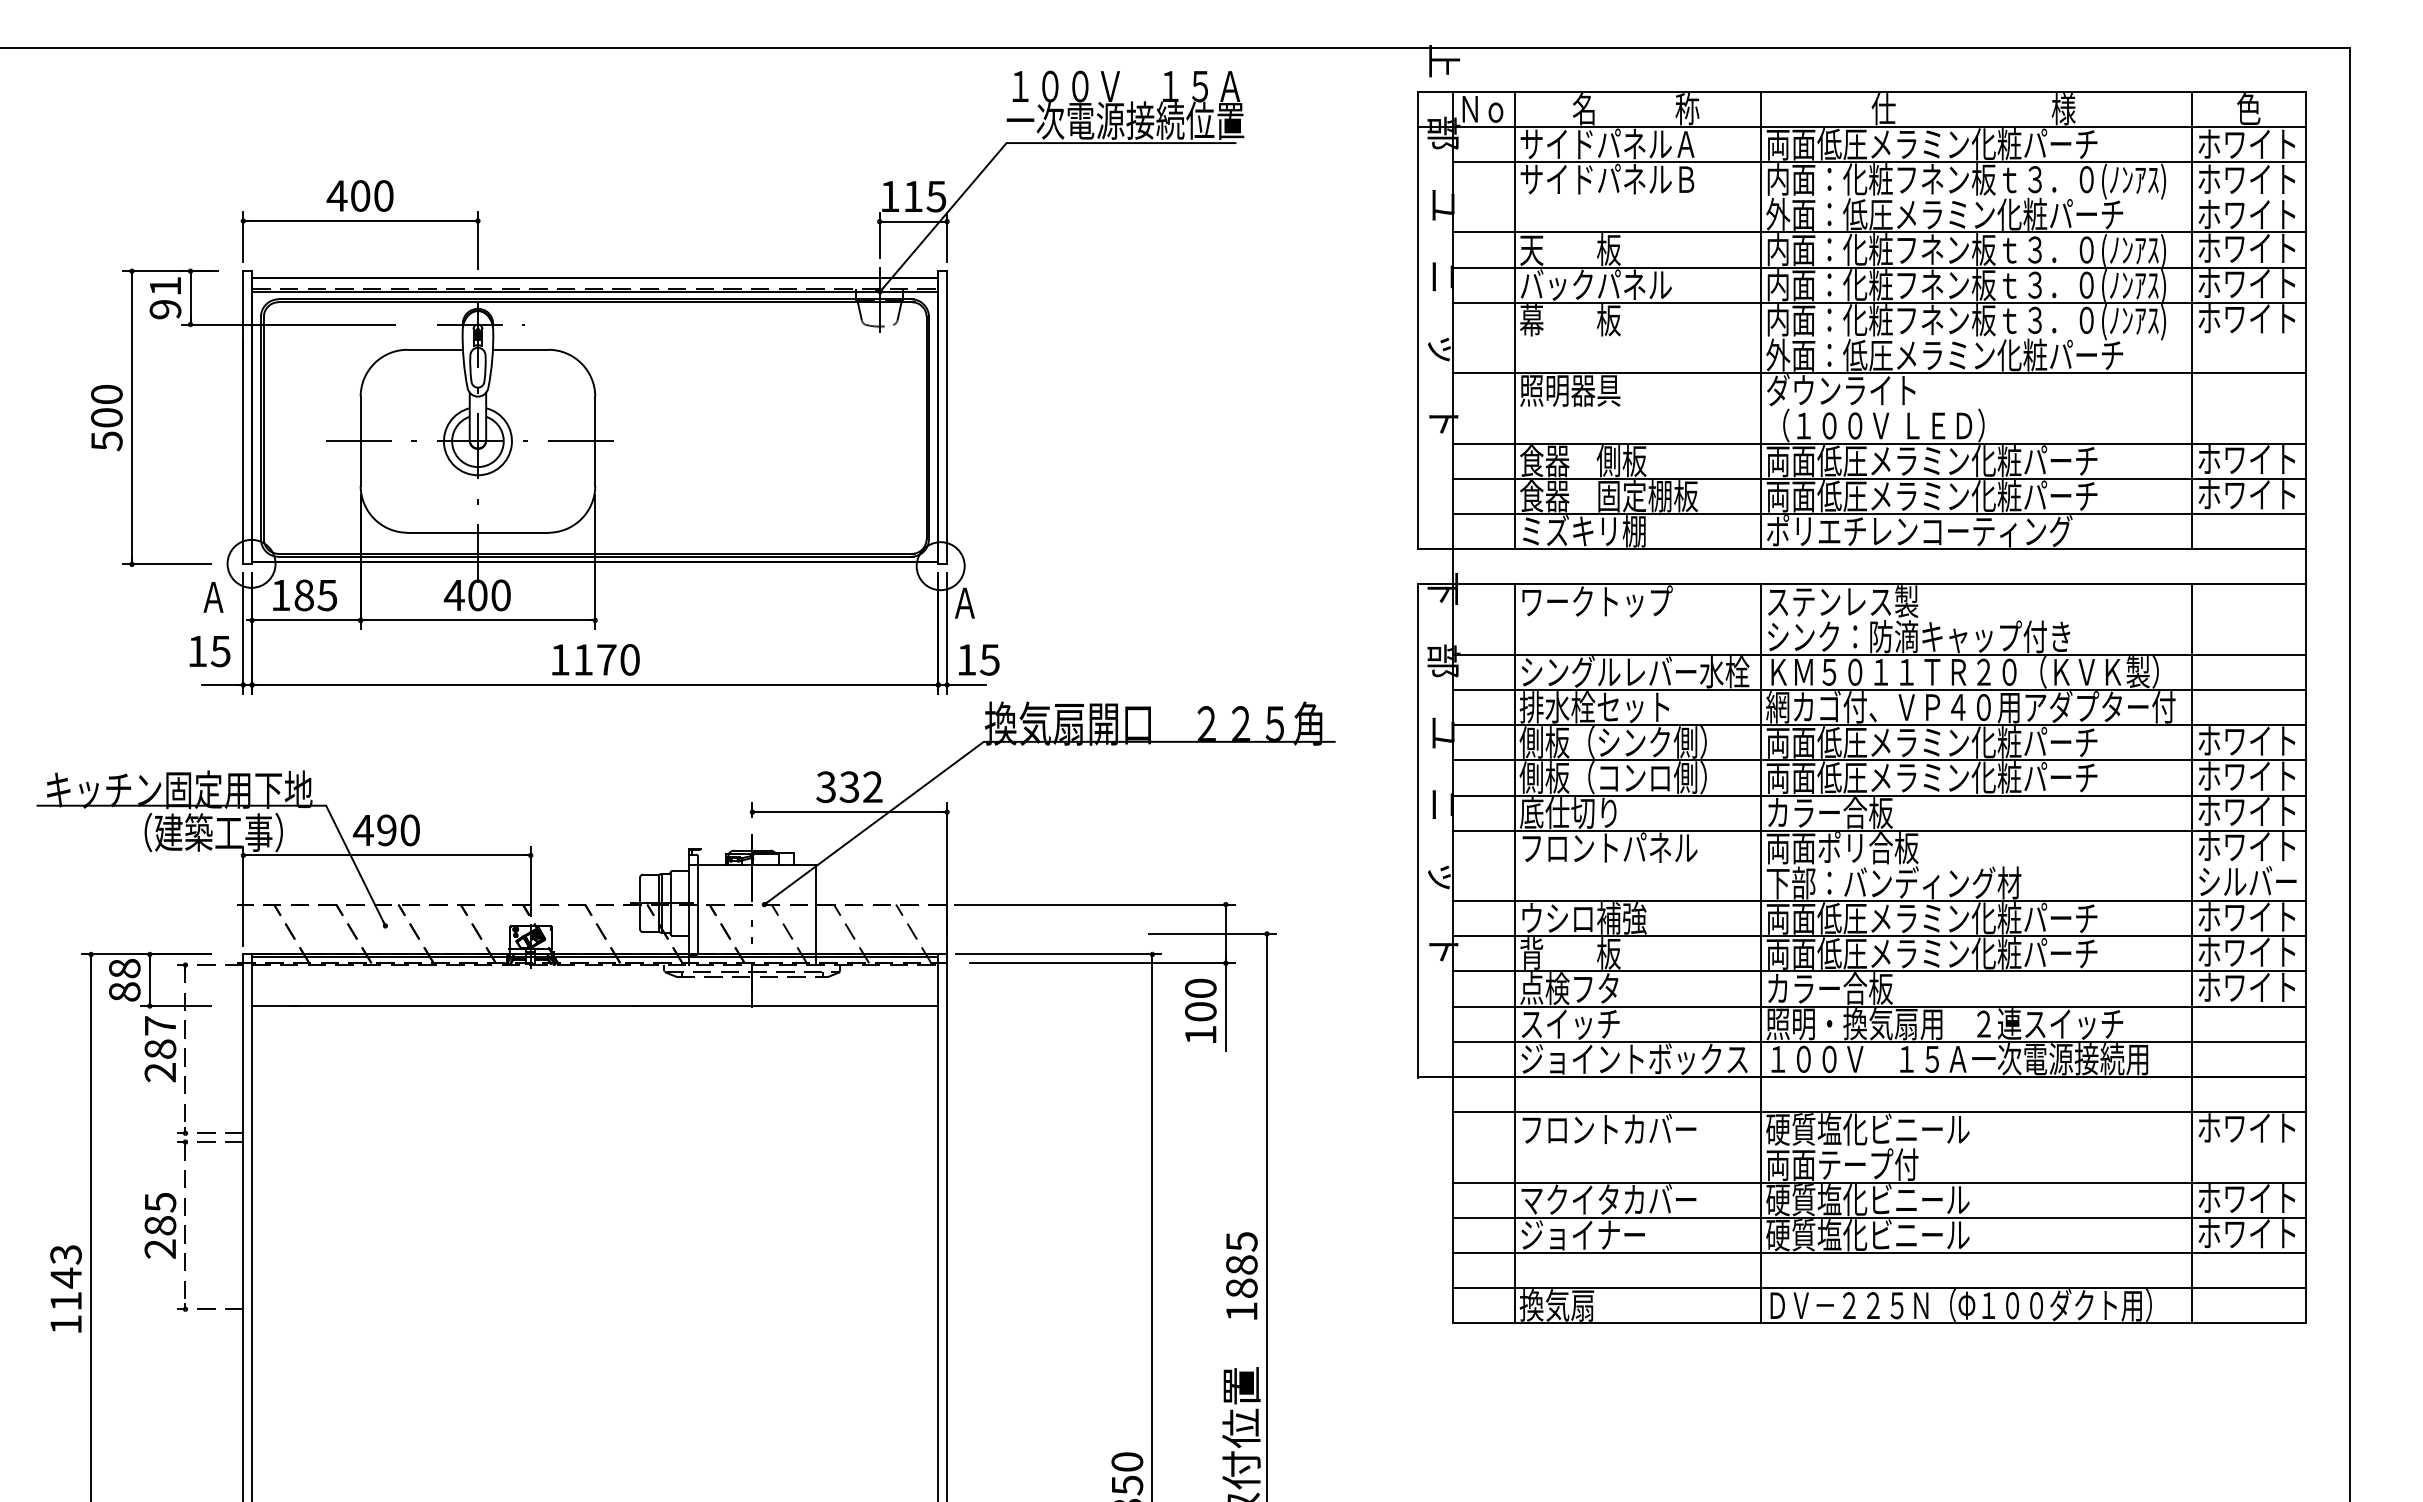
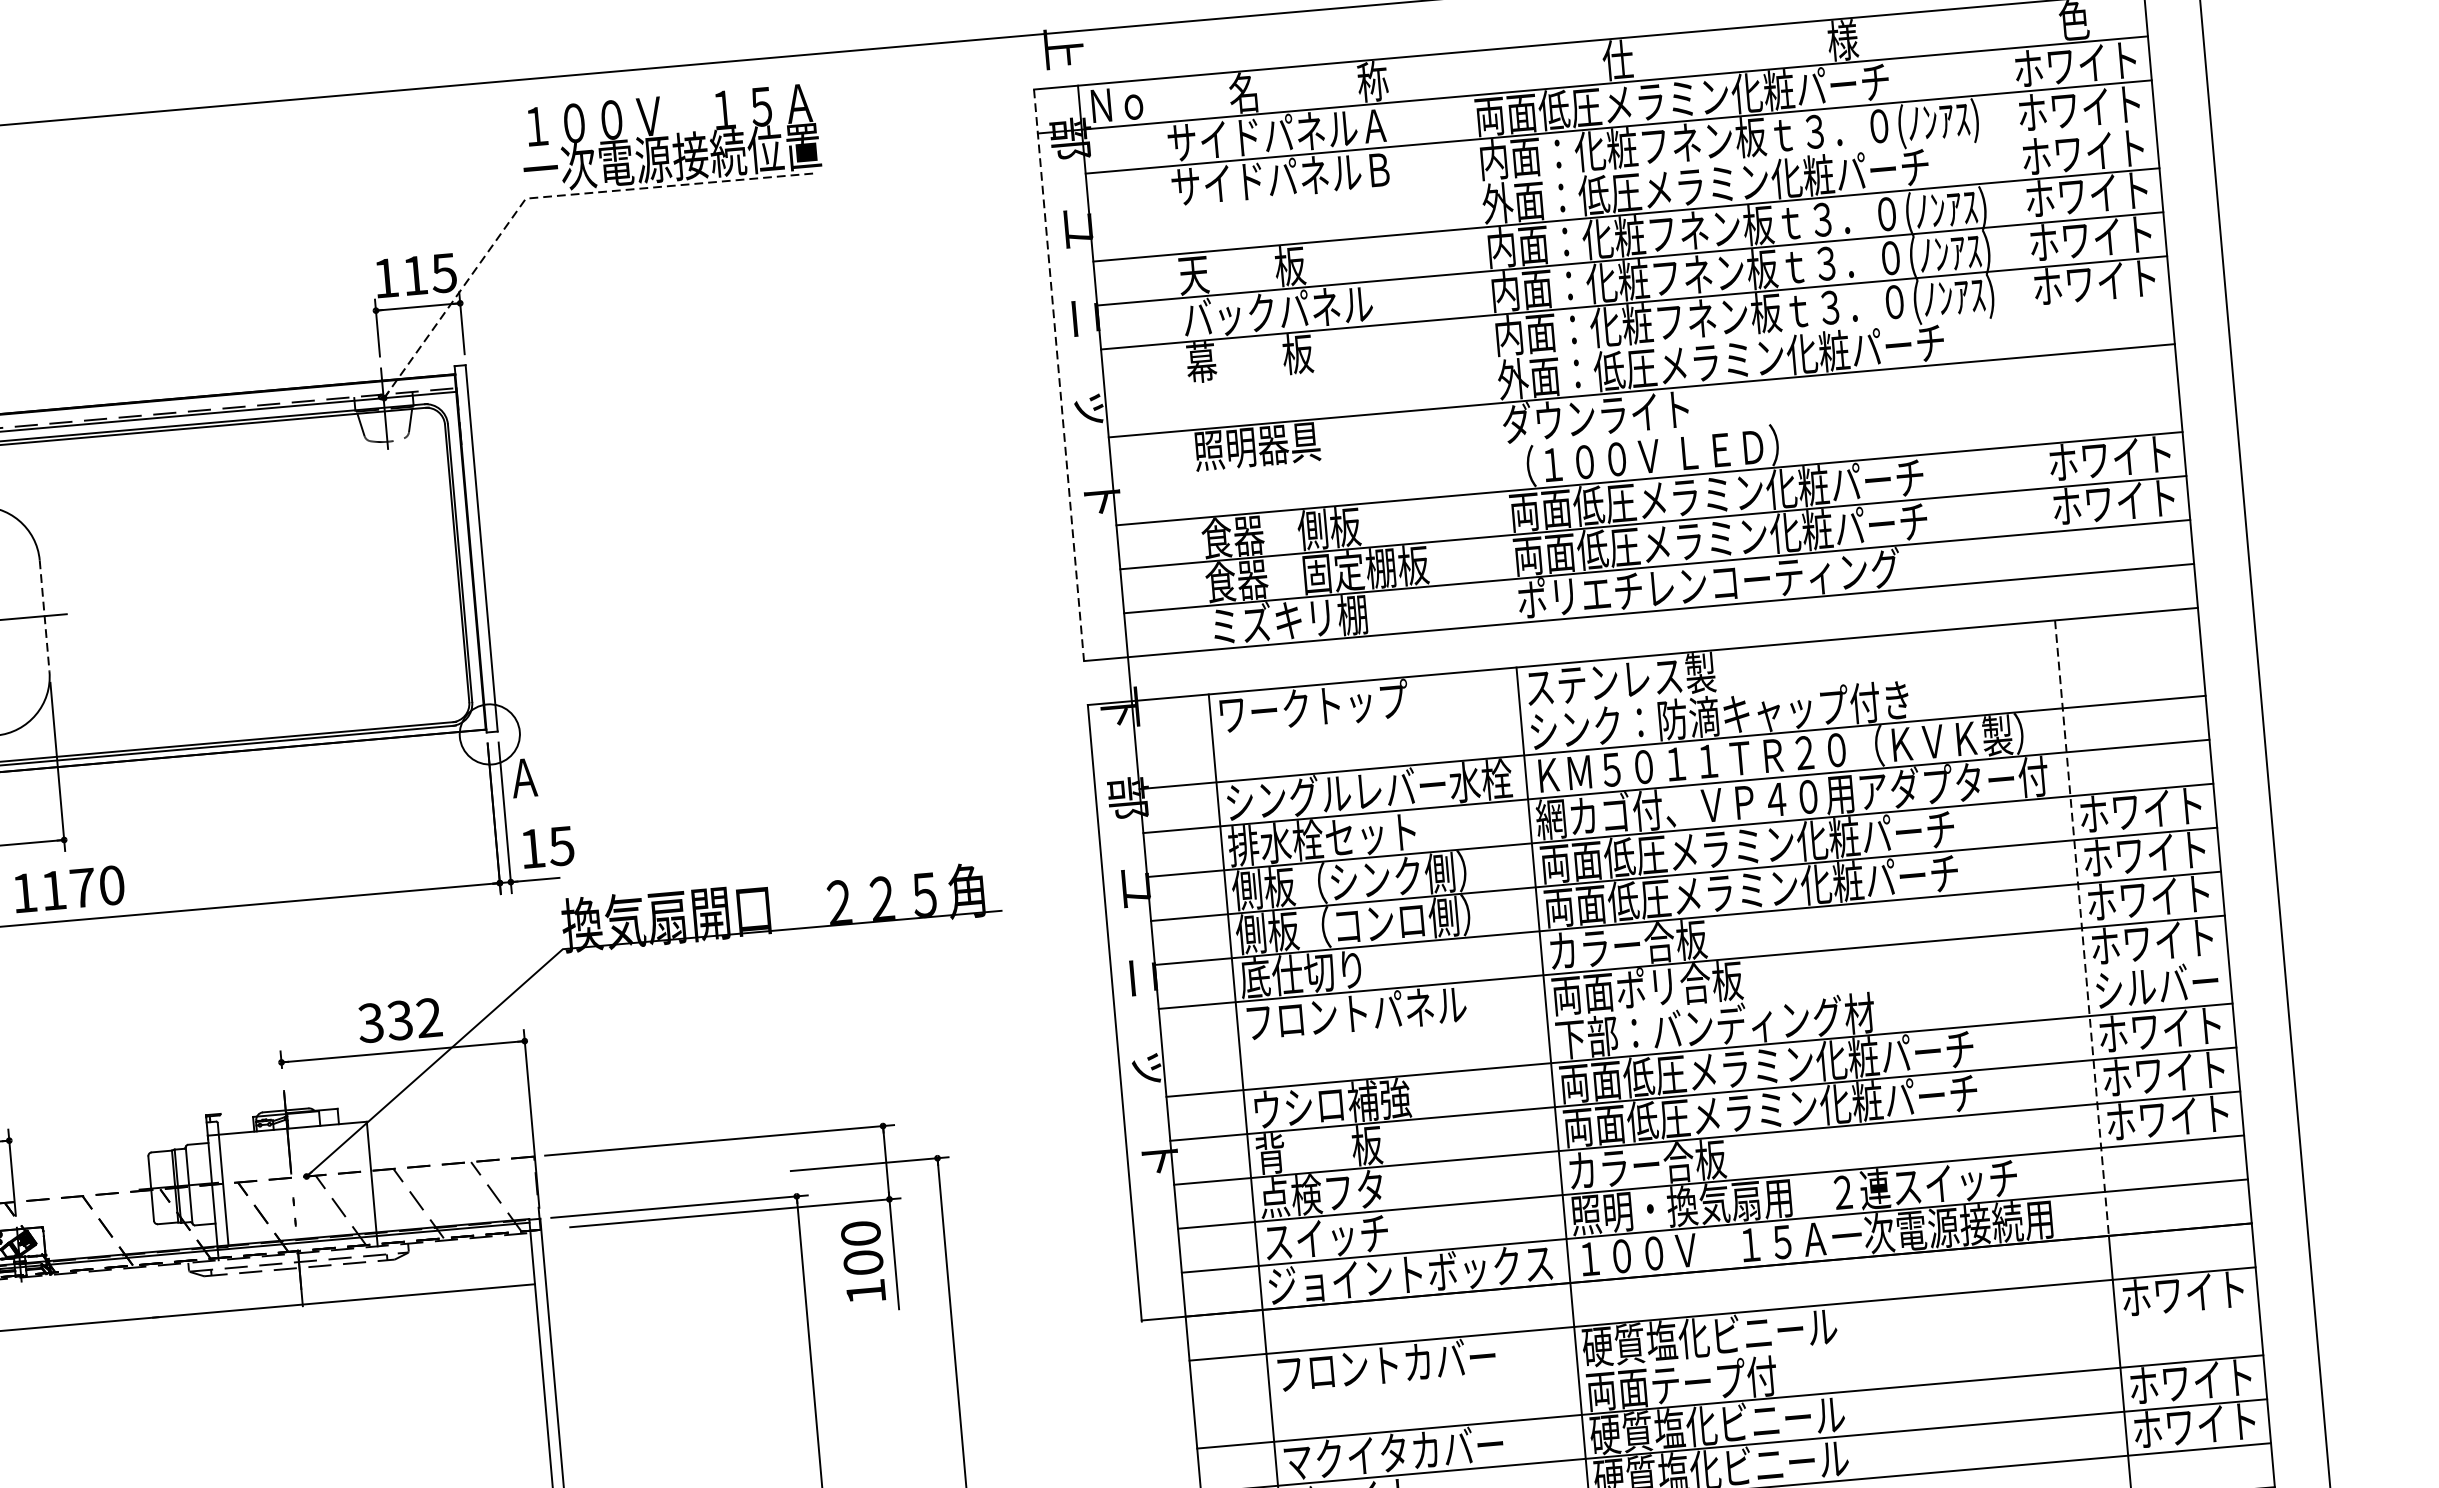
line: (1023, 143) -> (547, 197), solid -> dashed
line: (1417, 320) -> (1058, 375), solid -> dashed
line: (1514, 320) -> (1179, 364), removed
line: (1760, 320) -> (1487, 337), removed
line: (2191, 320) -> (2025, 290), removed
line: (595, 441) -> (44, 616), solid -> dashed
line: (2191, 831) -> (2081, 929), solid -> dashed

